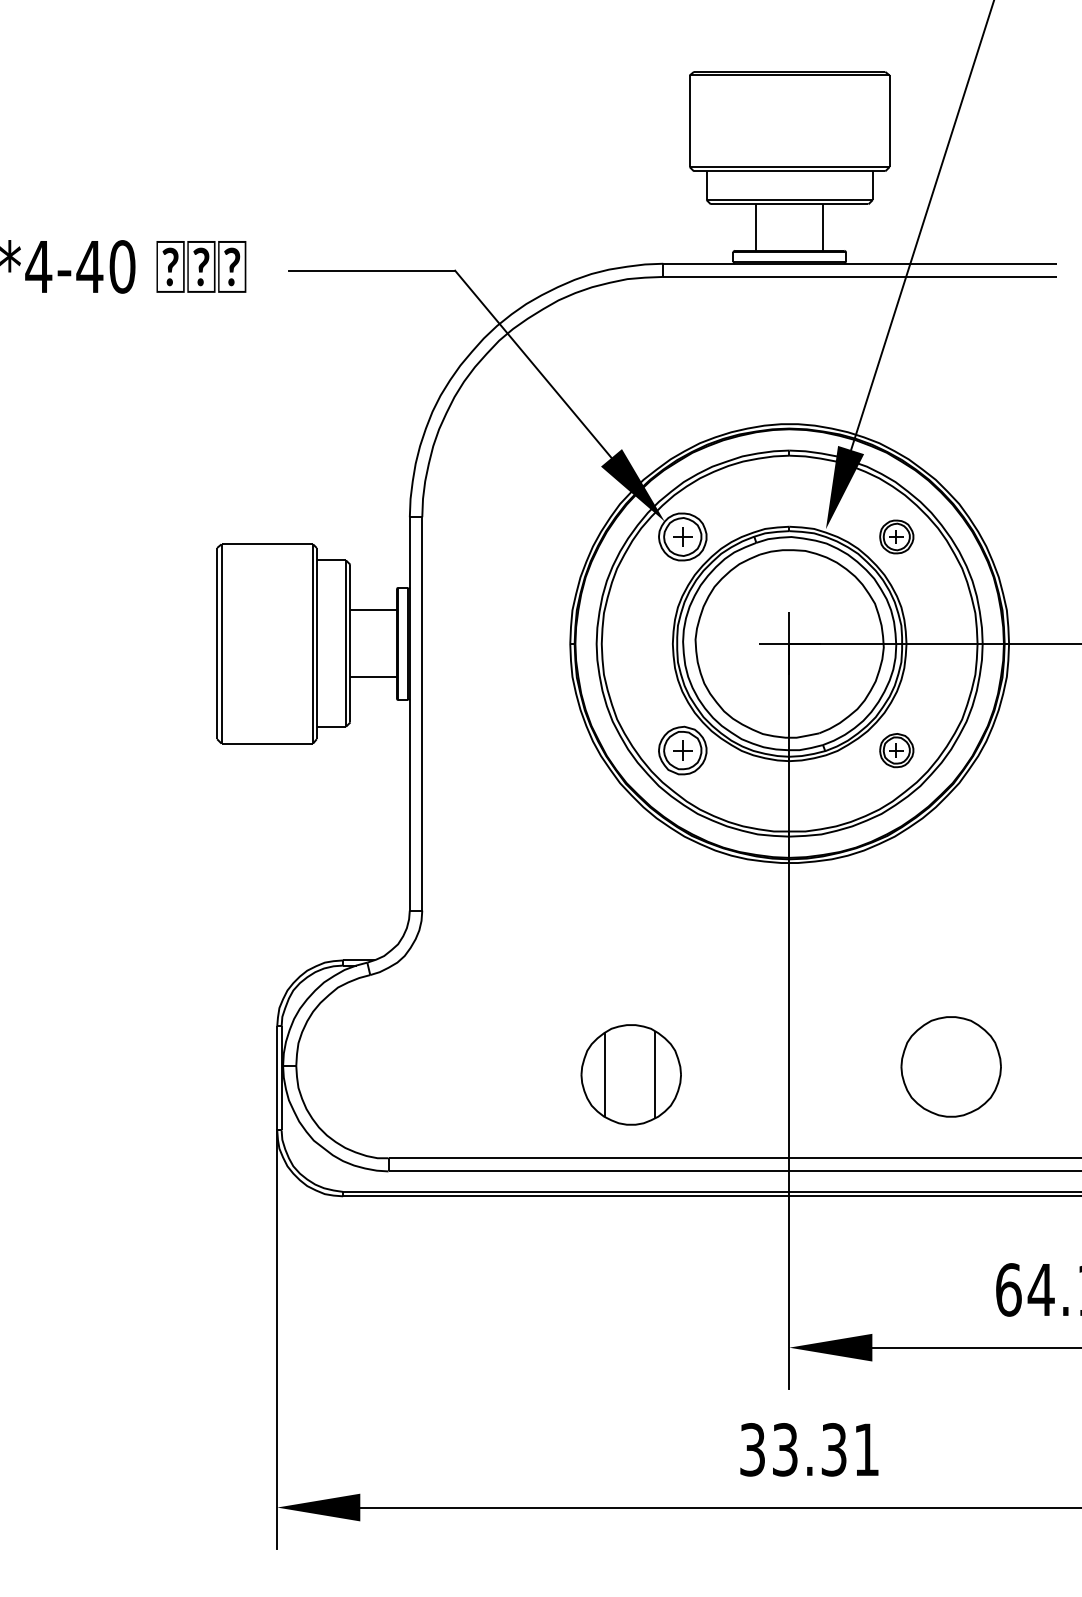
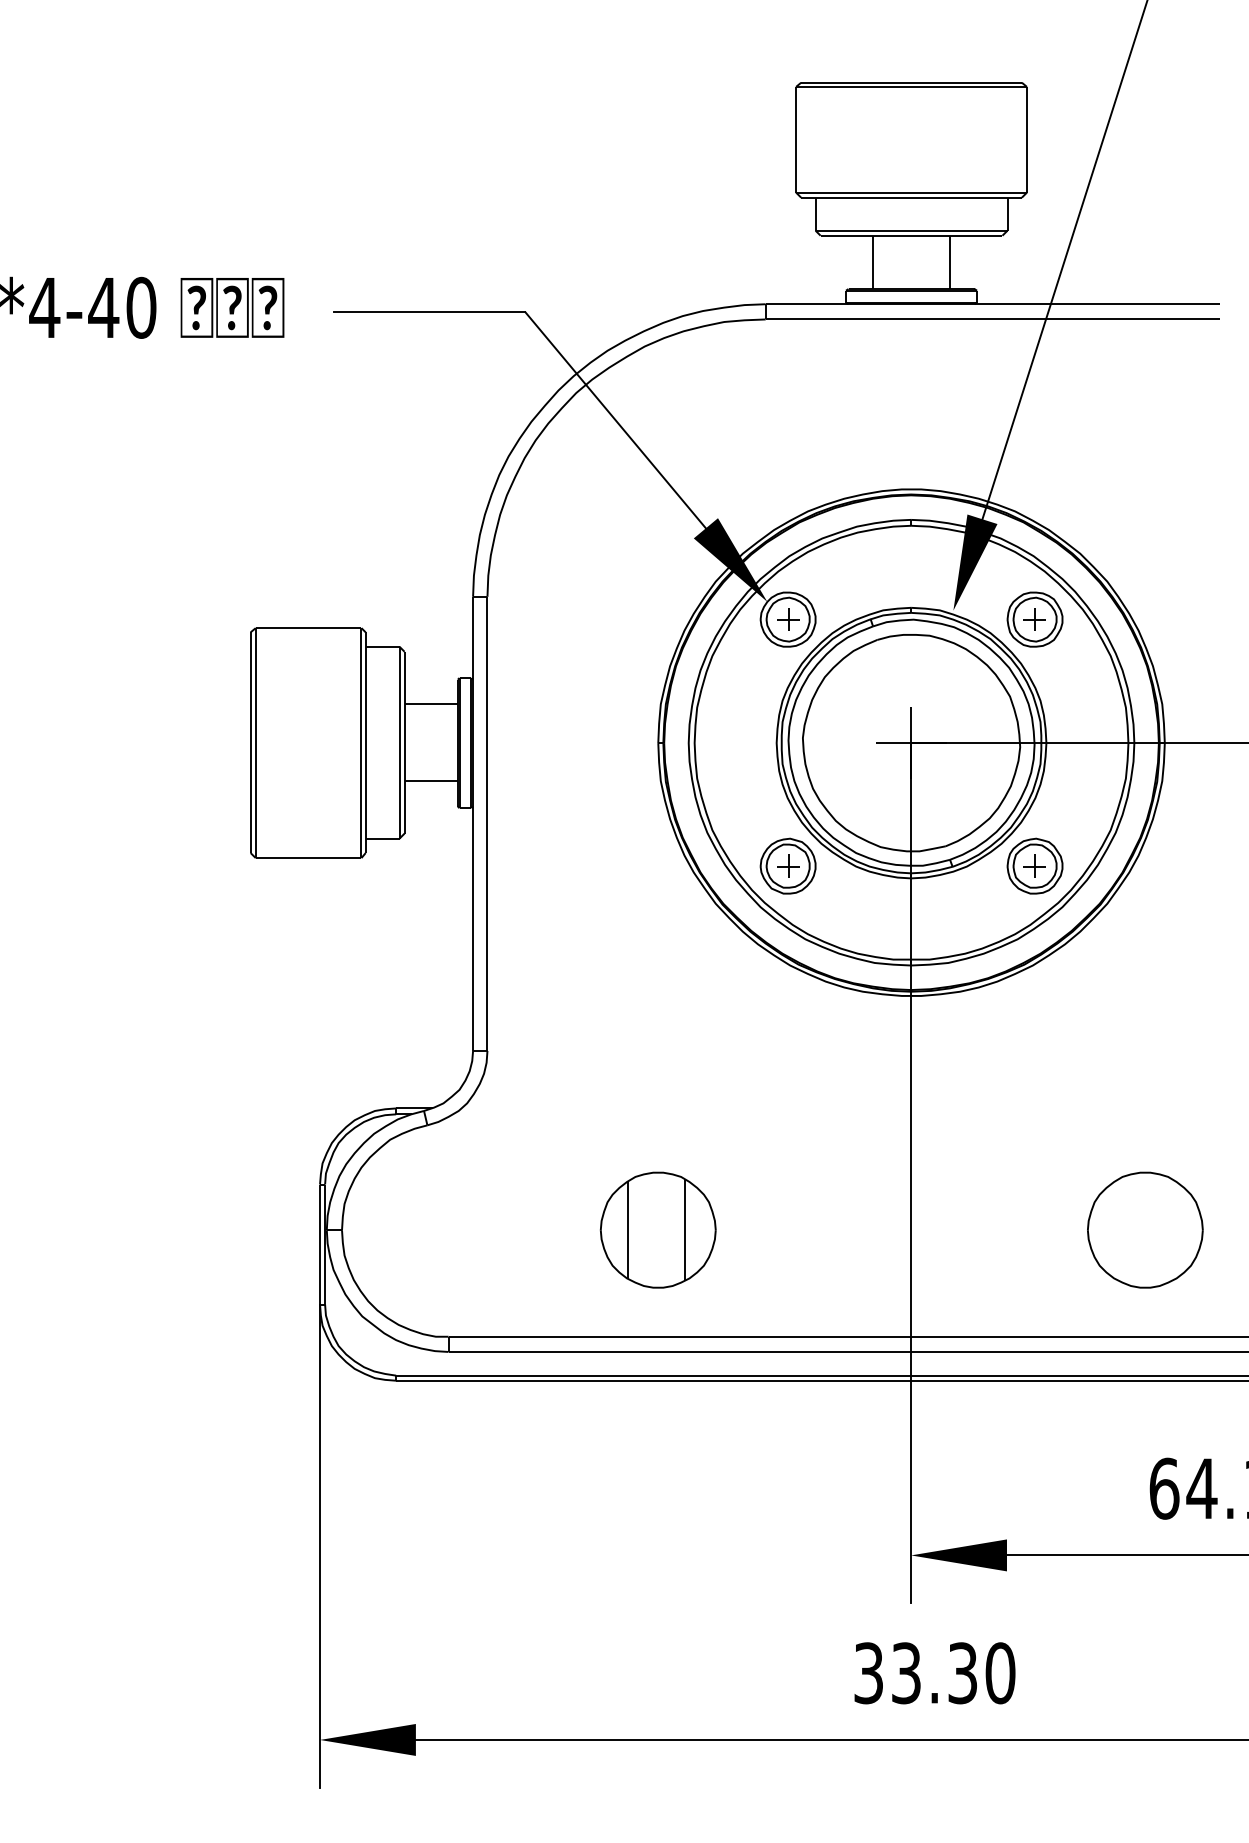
part: (896, 536) -> (1034, 619), size x1.43
part: (896, 750) -> (1034, 866), size x1.43
part: (950, 1066) -> (1144, 1229), moved
part: (630, 1074) -> (657, 1229), moved
text: (866, 1449) -> (1000, 1672), 33.31 -> 33.30

